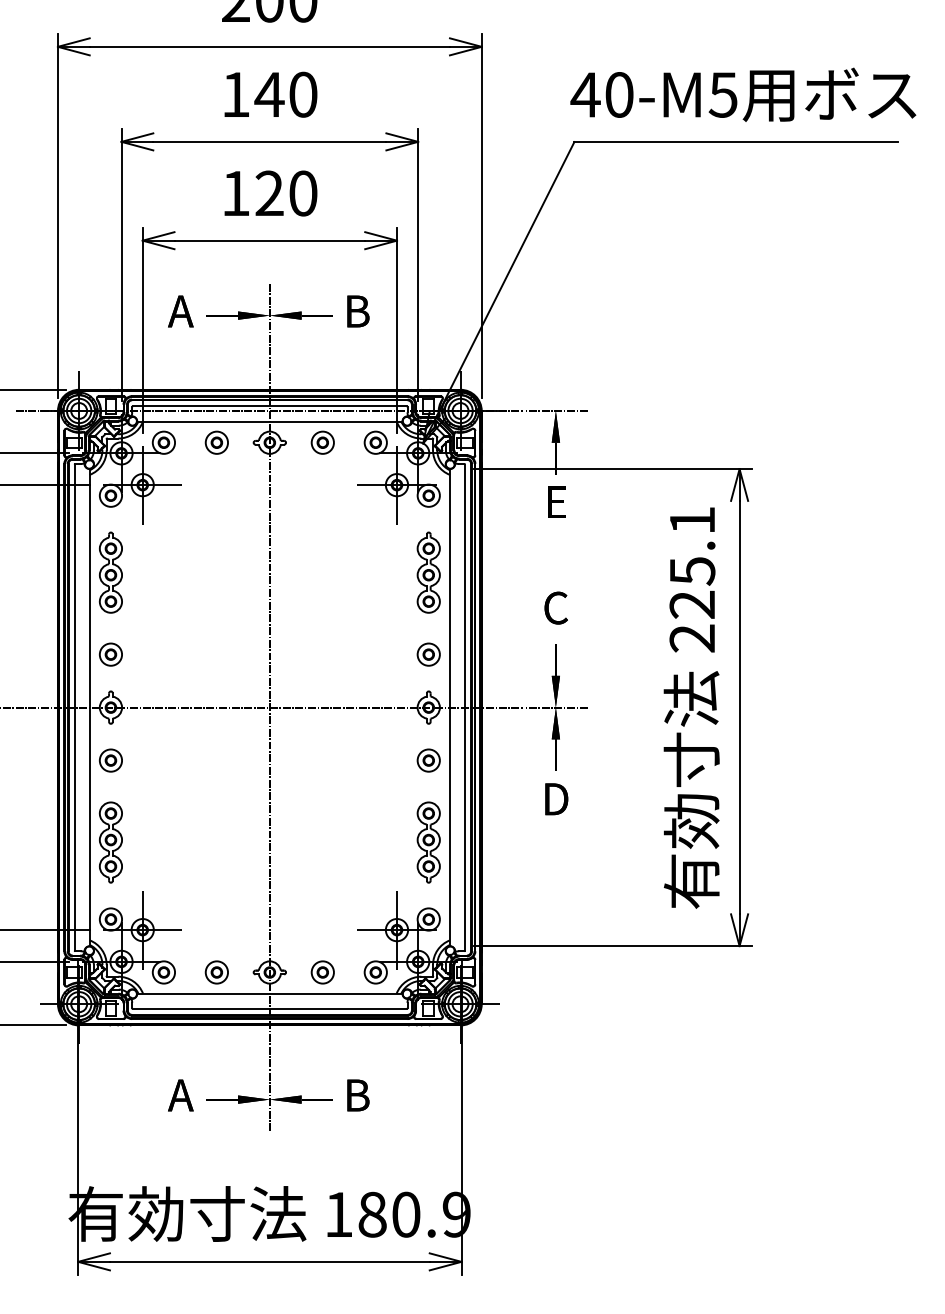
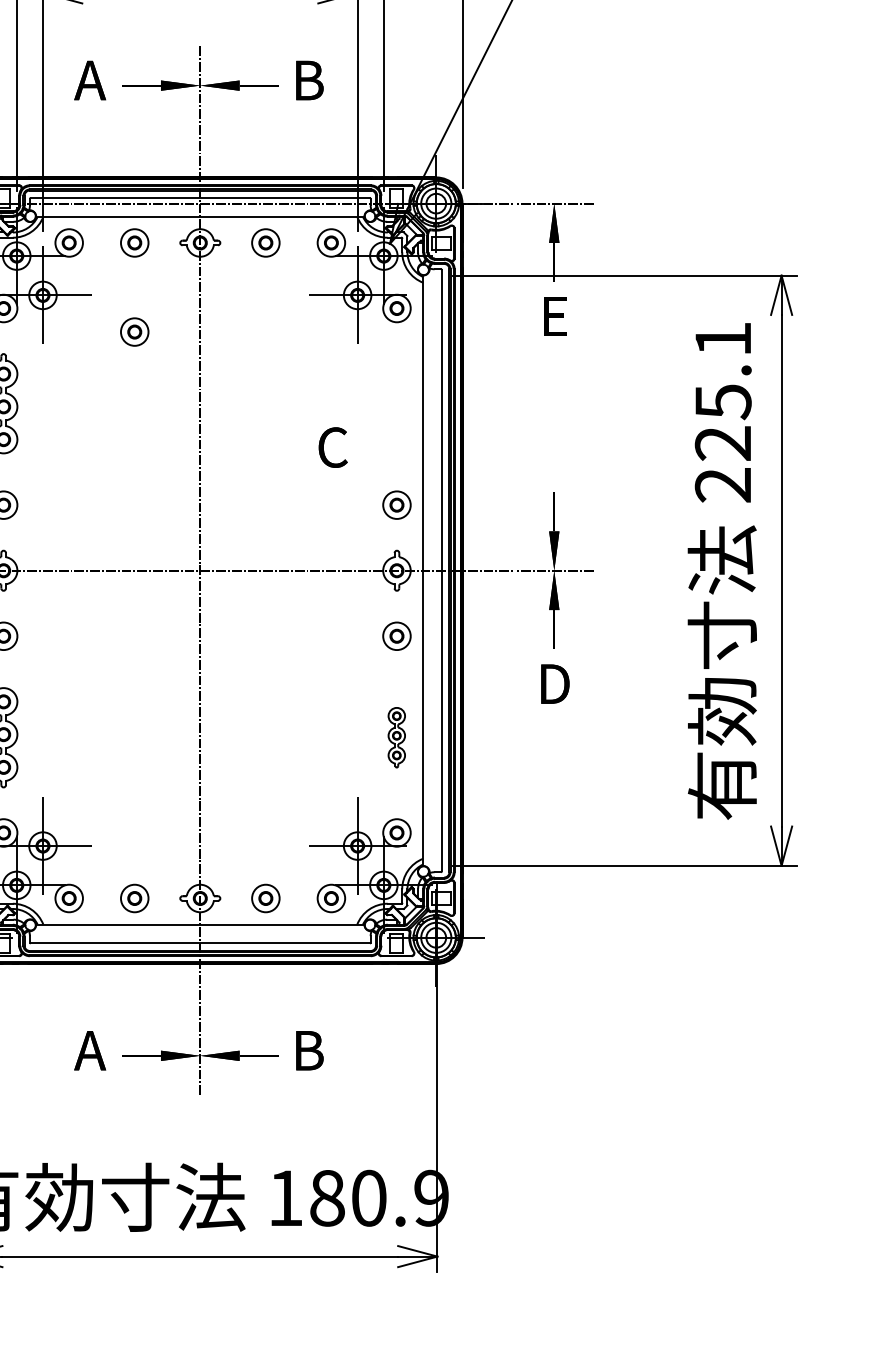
part: (216, 514) -> (134, 331), added
part: (428, 572) -> (396, 403), removed
text: (555, 607) -> (332, 446), moved
part: (428, 842) -> (396, 737), size x0.6

